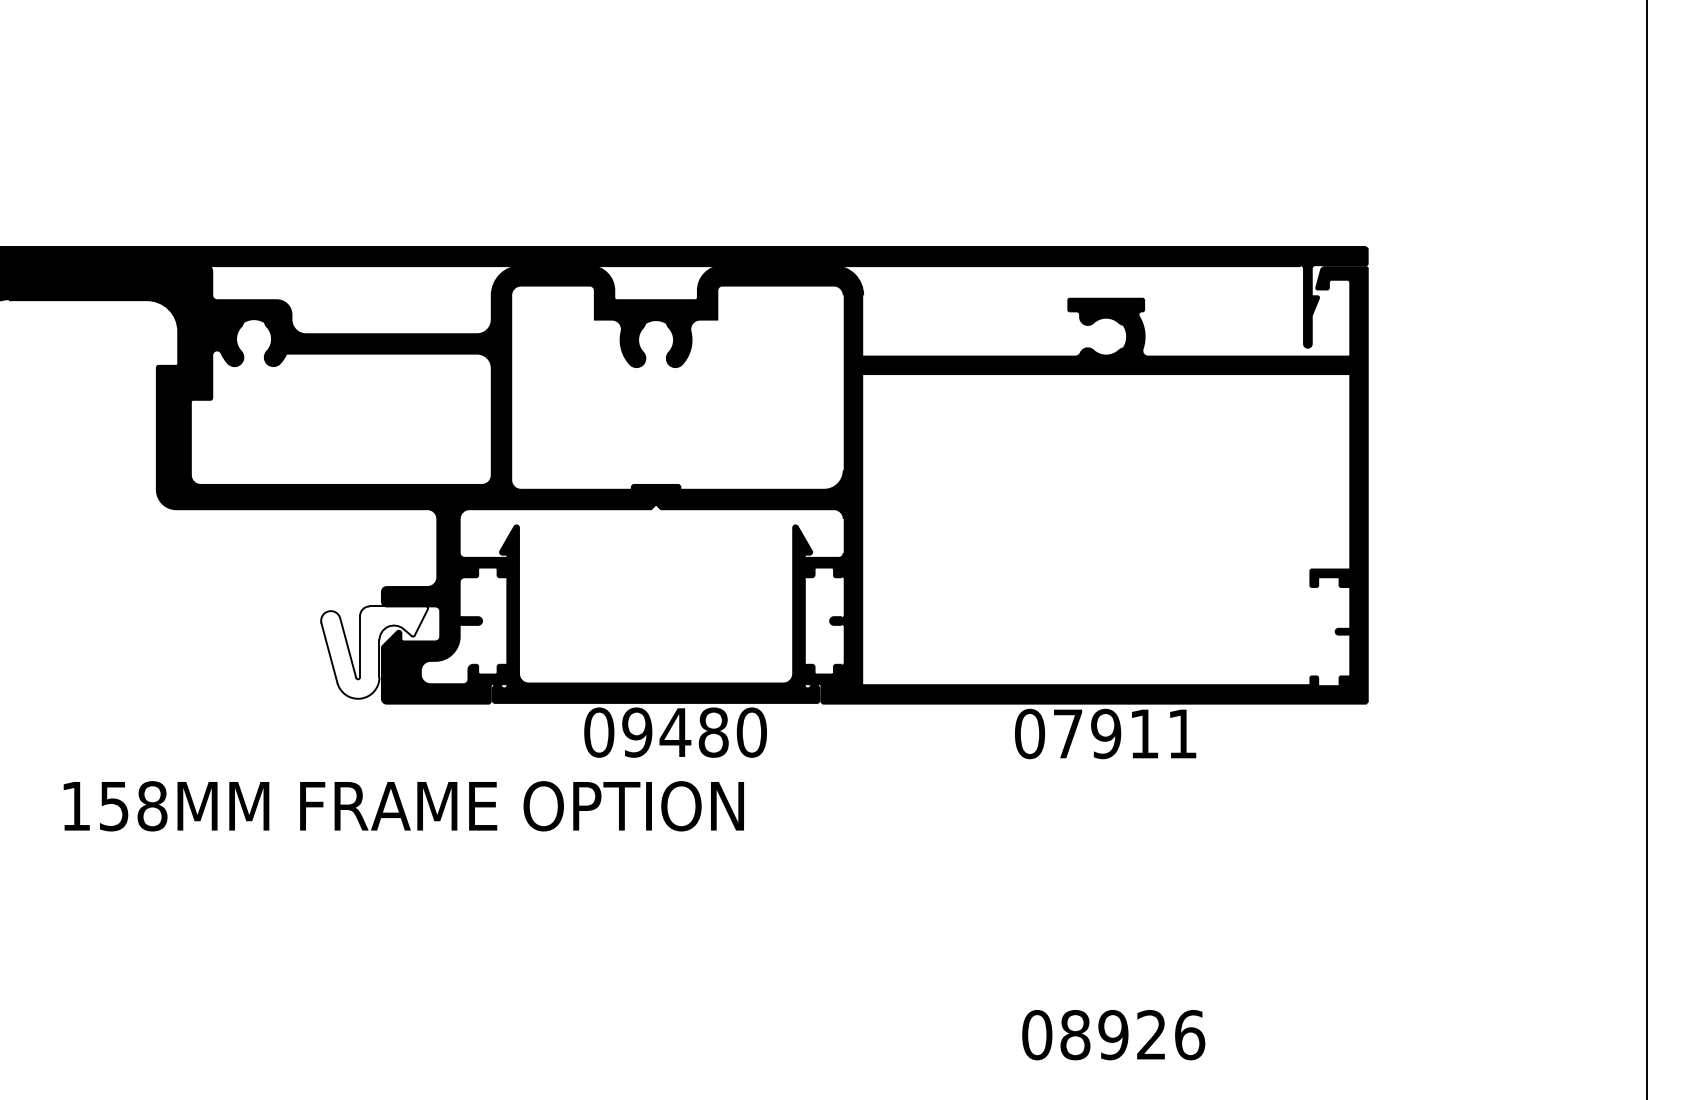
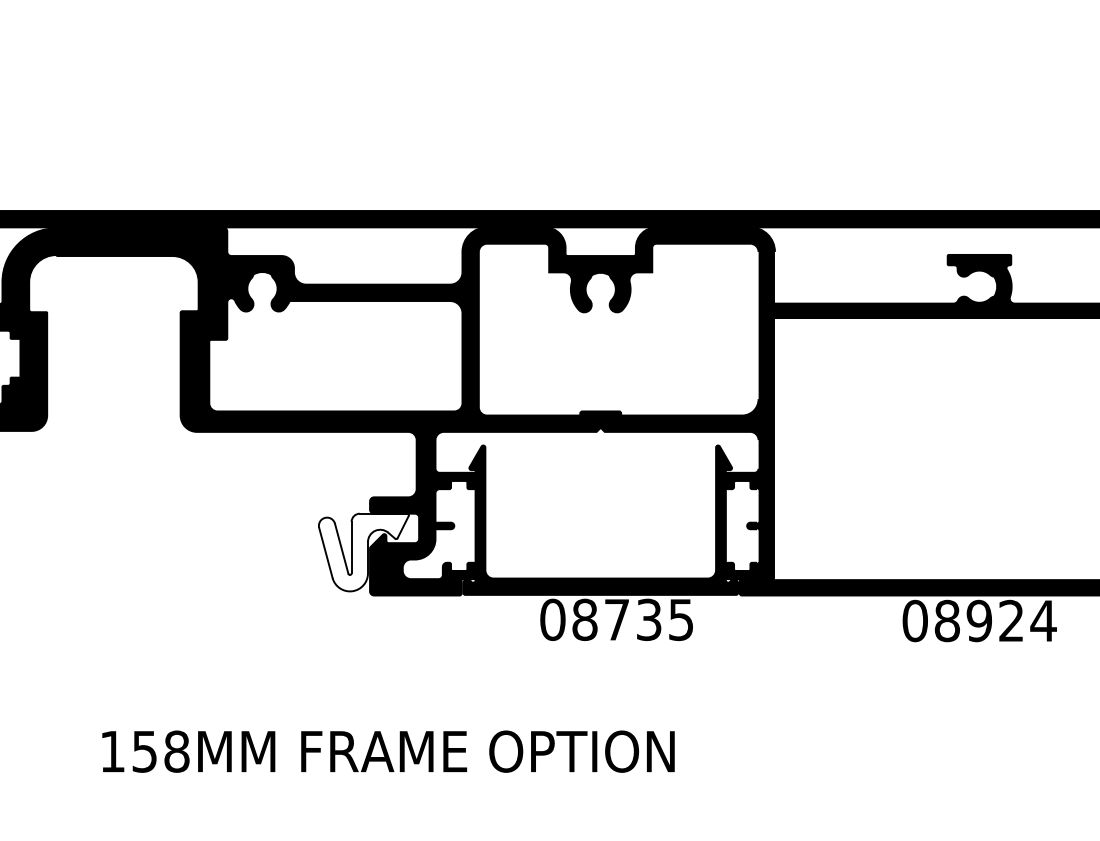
text: (694, 732) -> (633, 619), 09480 -> 08735
text: (1125, 733) -> (995, 620), 07911 -> 08924
text: (403, 806) -> (388, 751), moved

